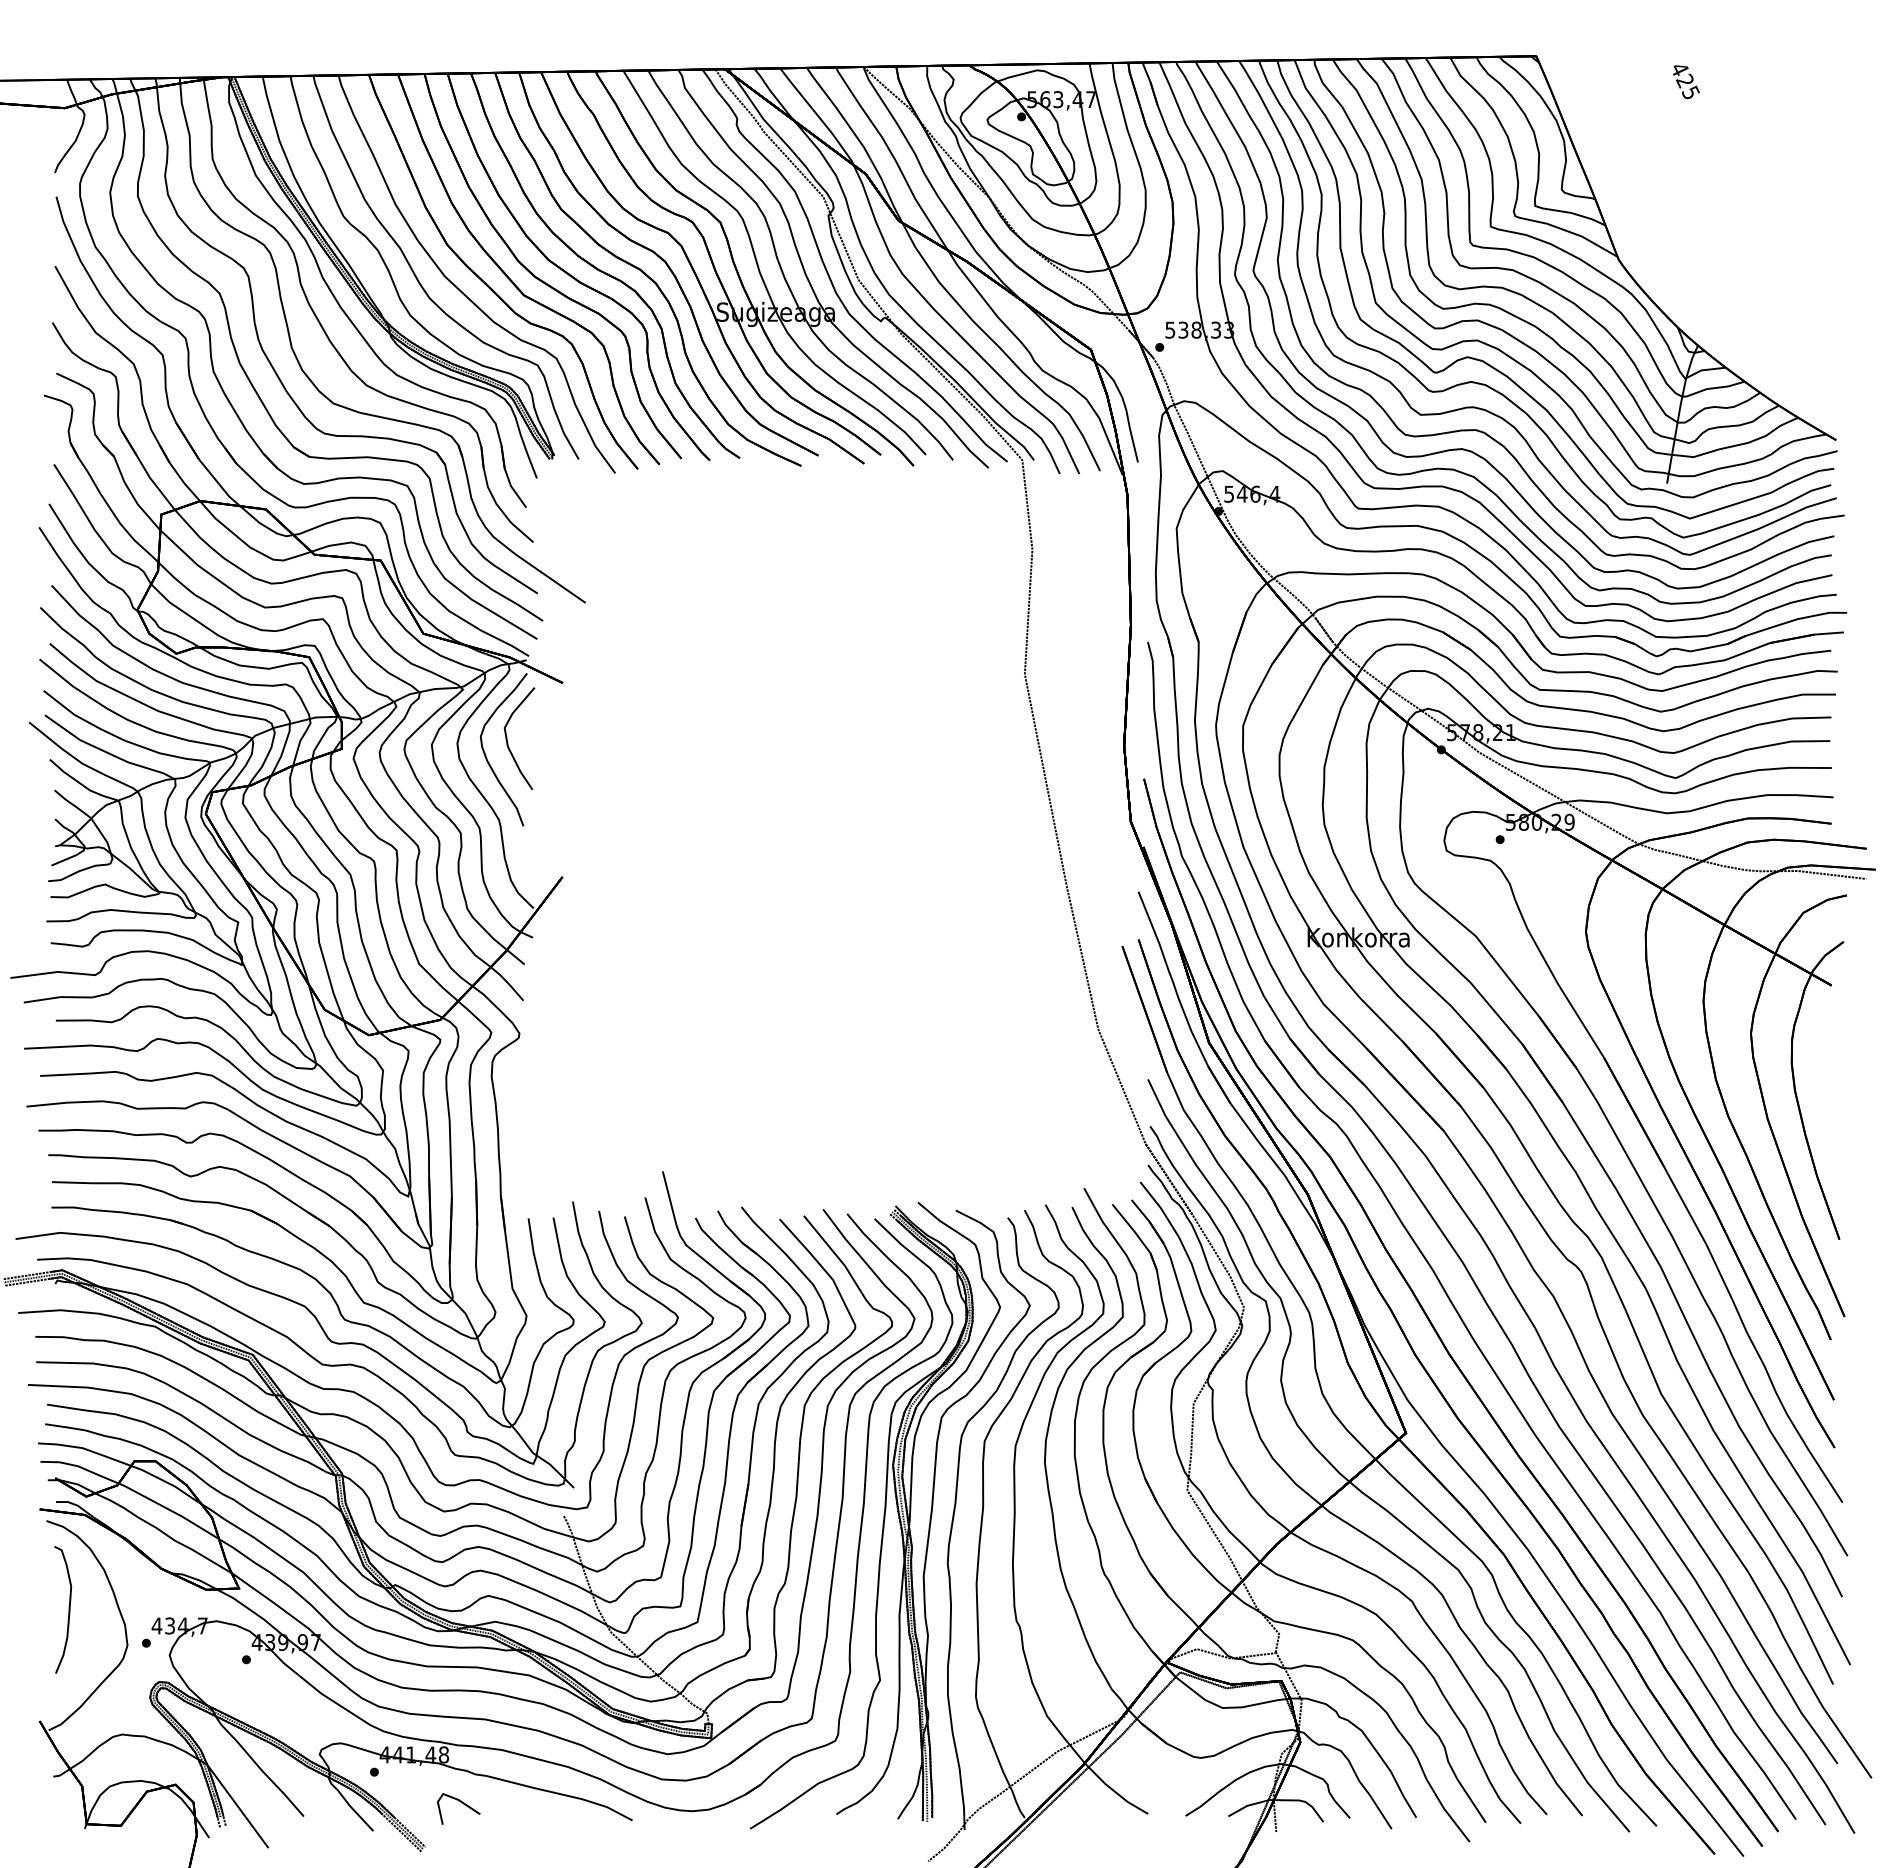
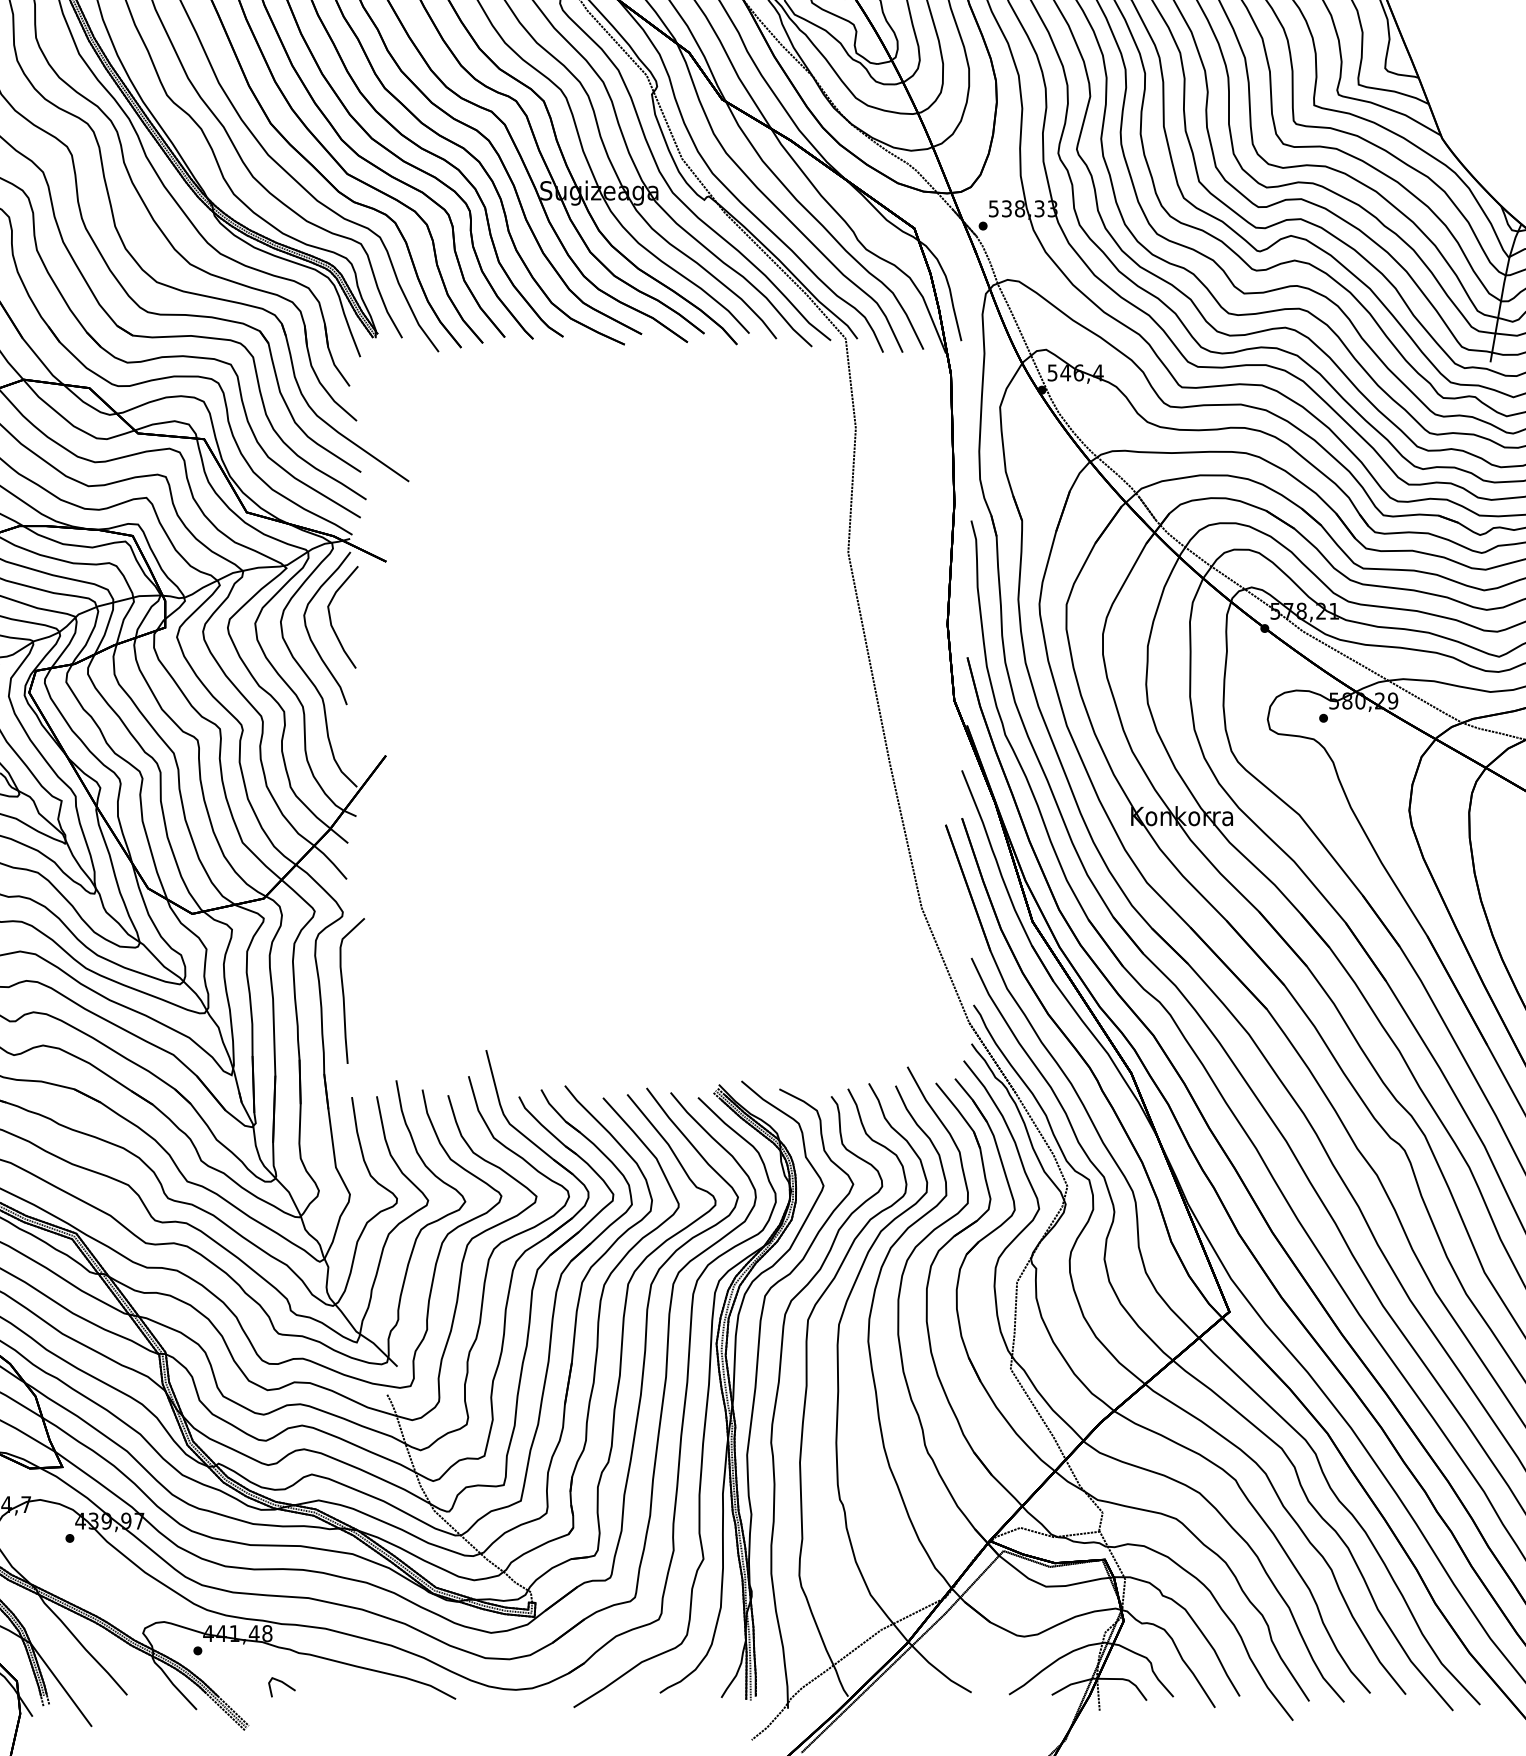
curve: (520, 1112) -> (343, 991), added
part: (458, 1808) -> (281, 1687), size x0.62

